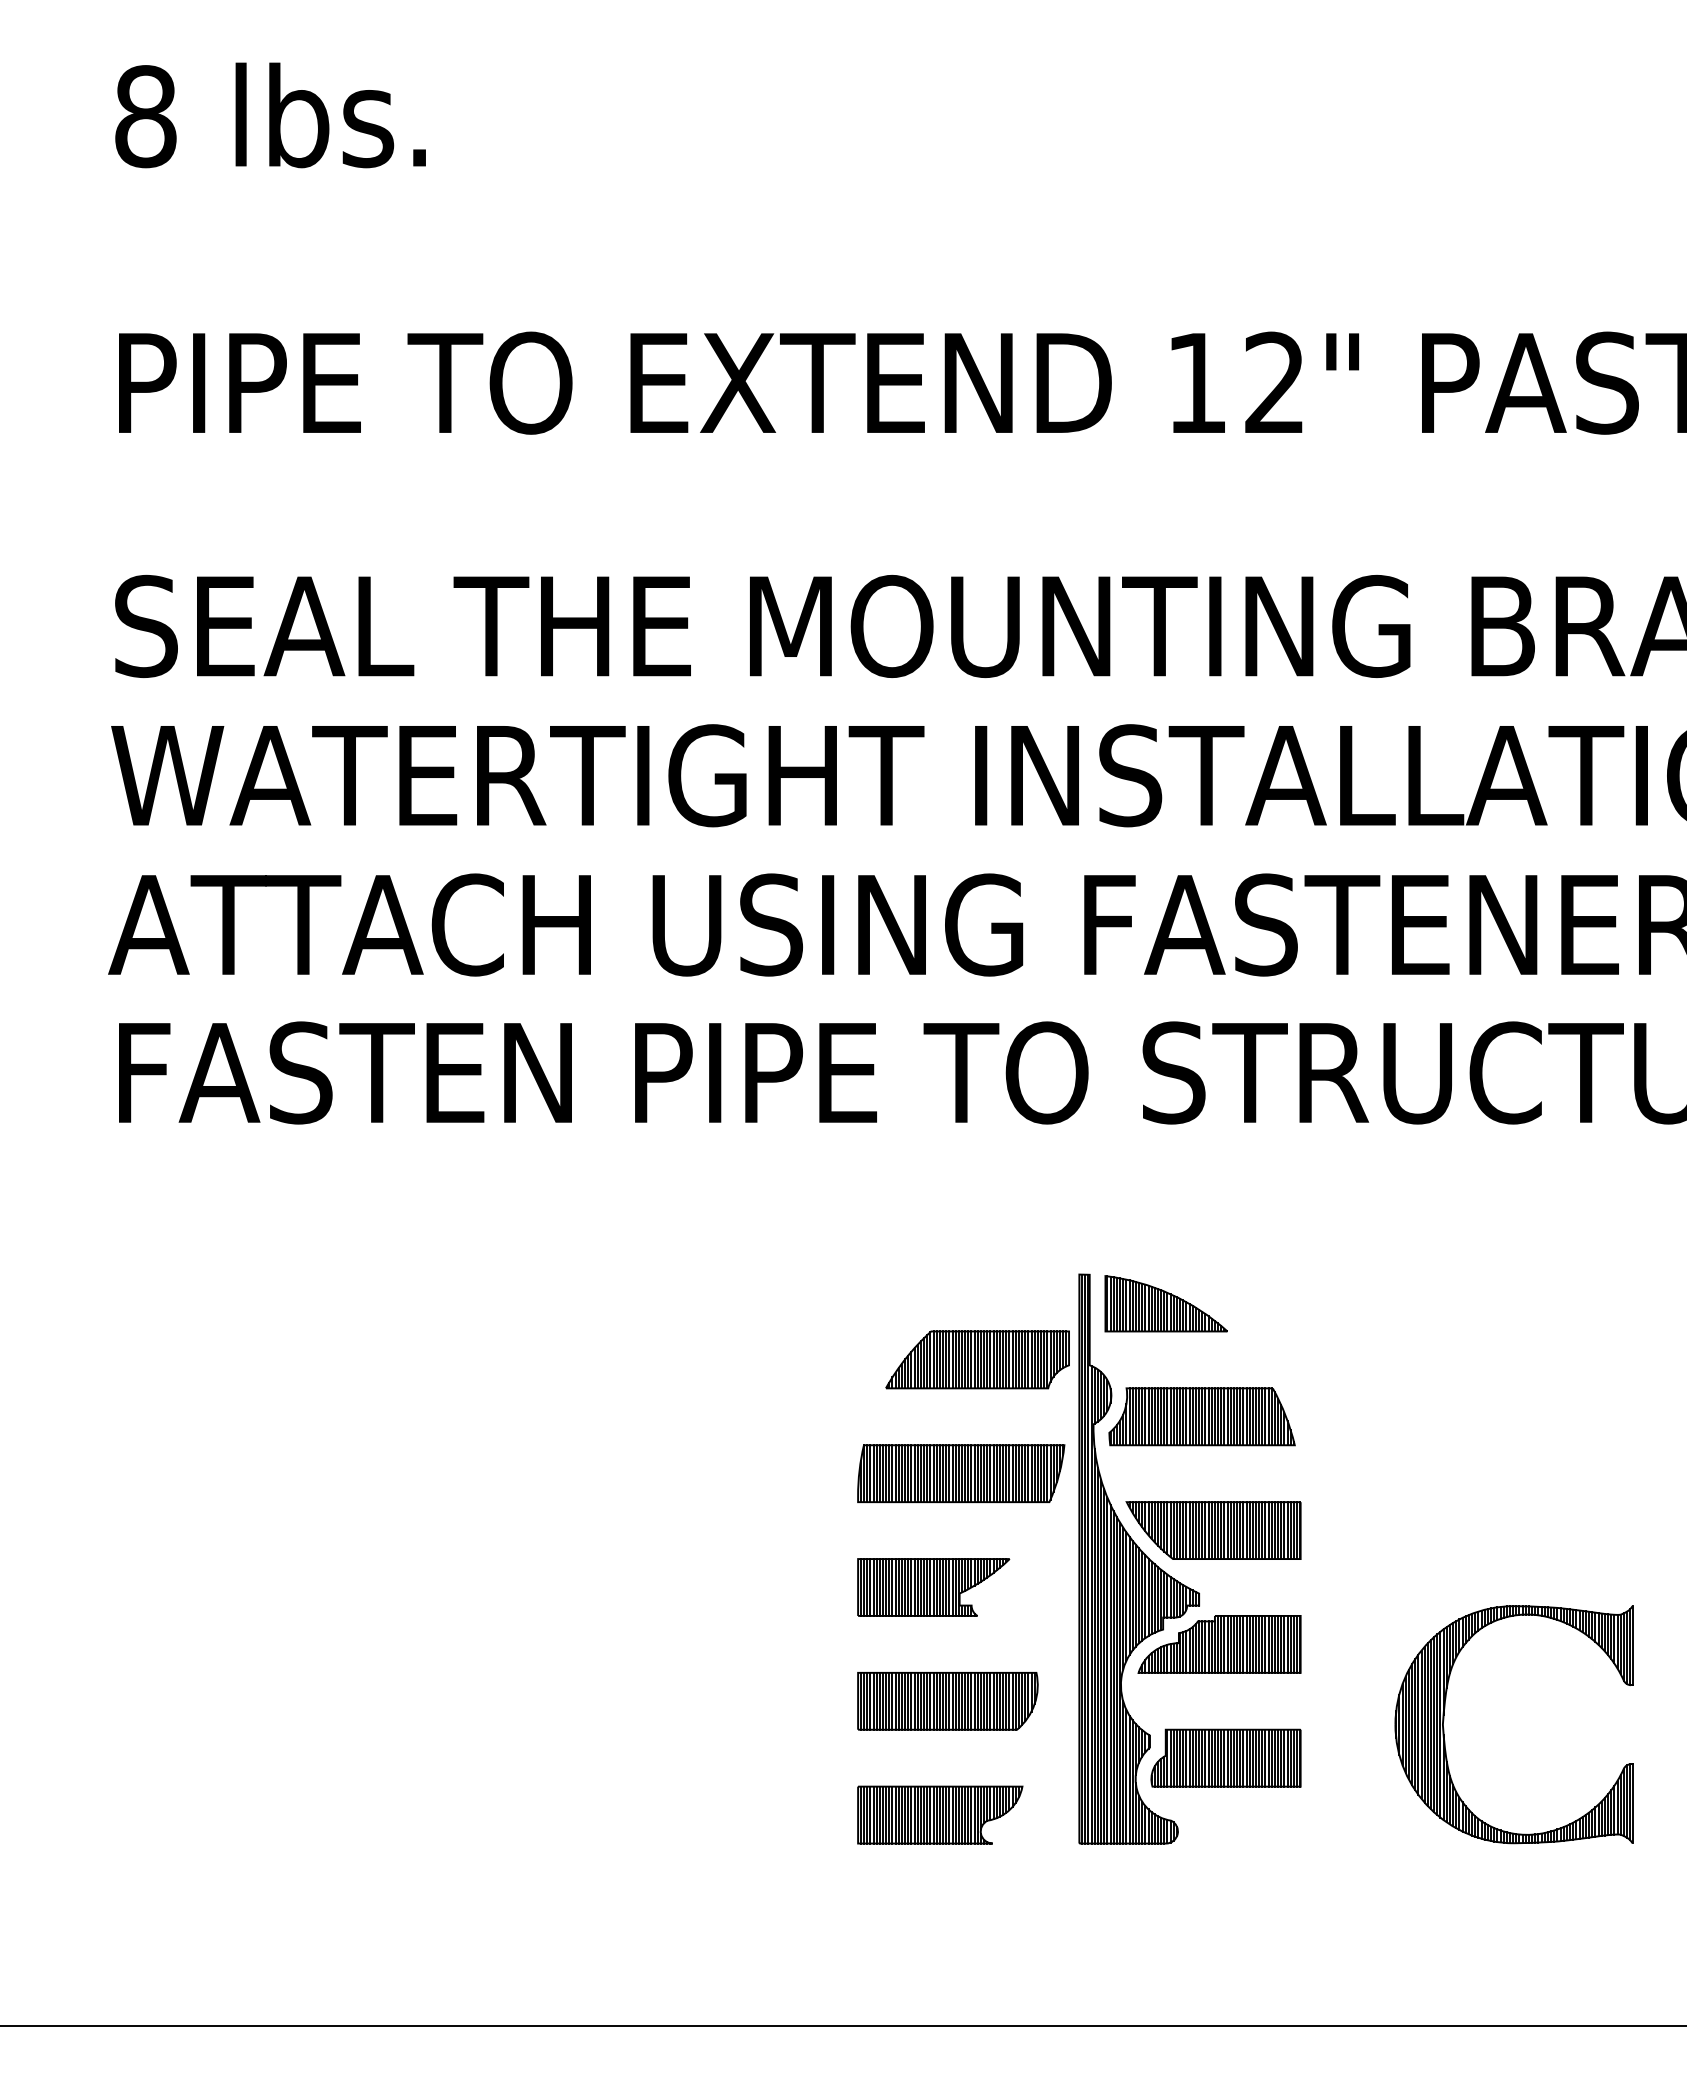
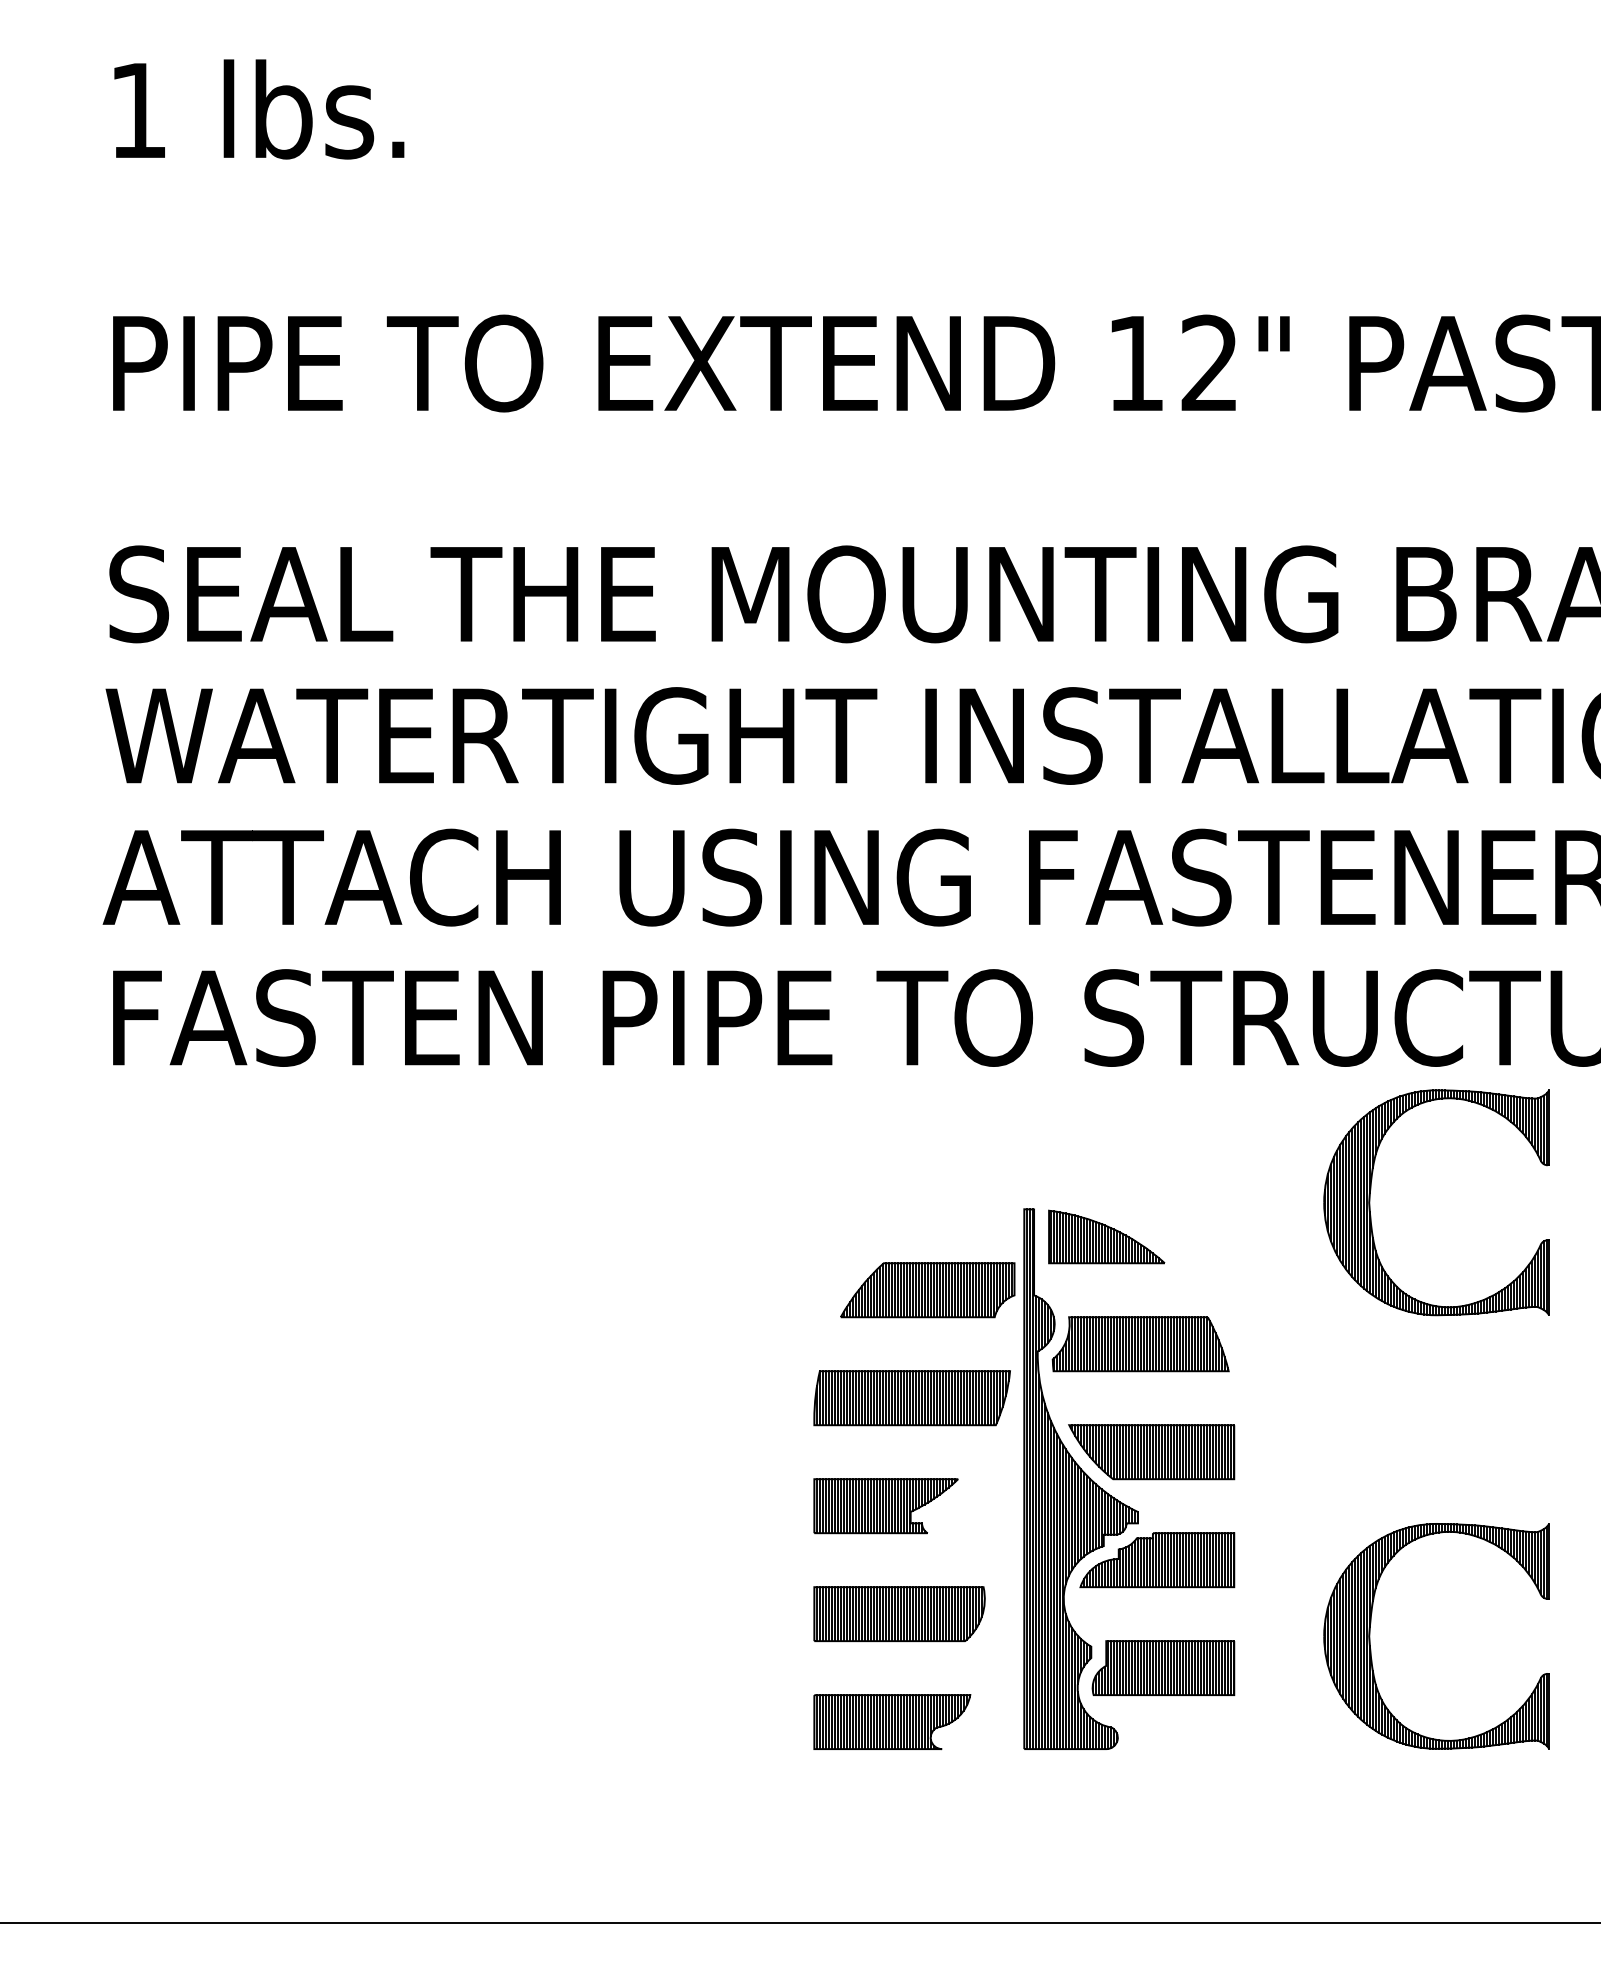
text: (145, 116) -> (138, 110), 8 -> 1
part: (1444, 1263) -> (1370, 1198), added

